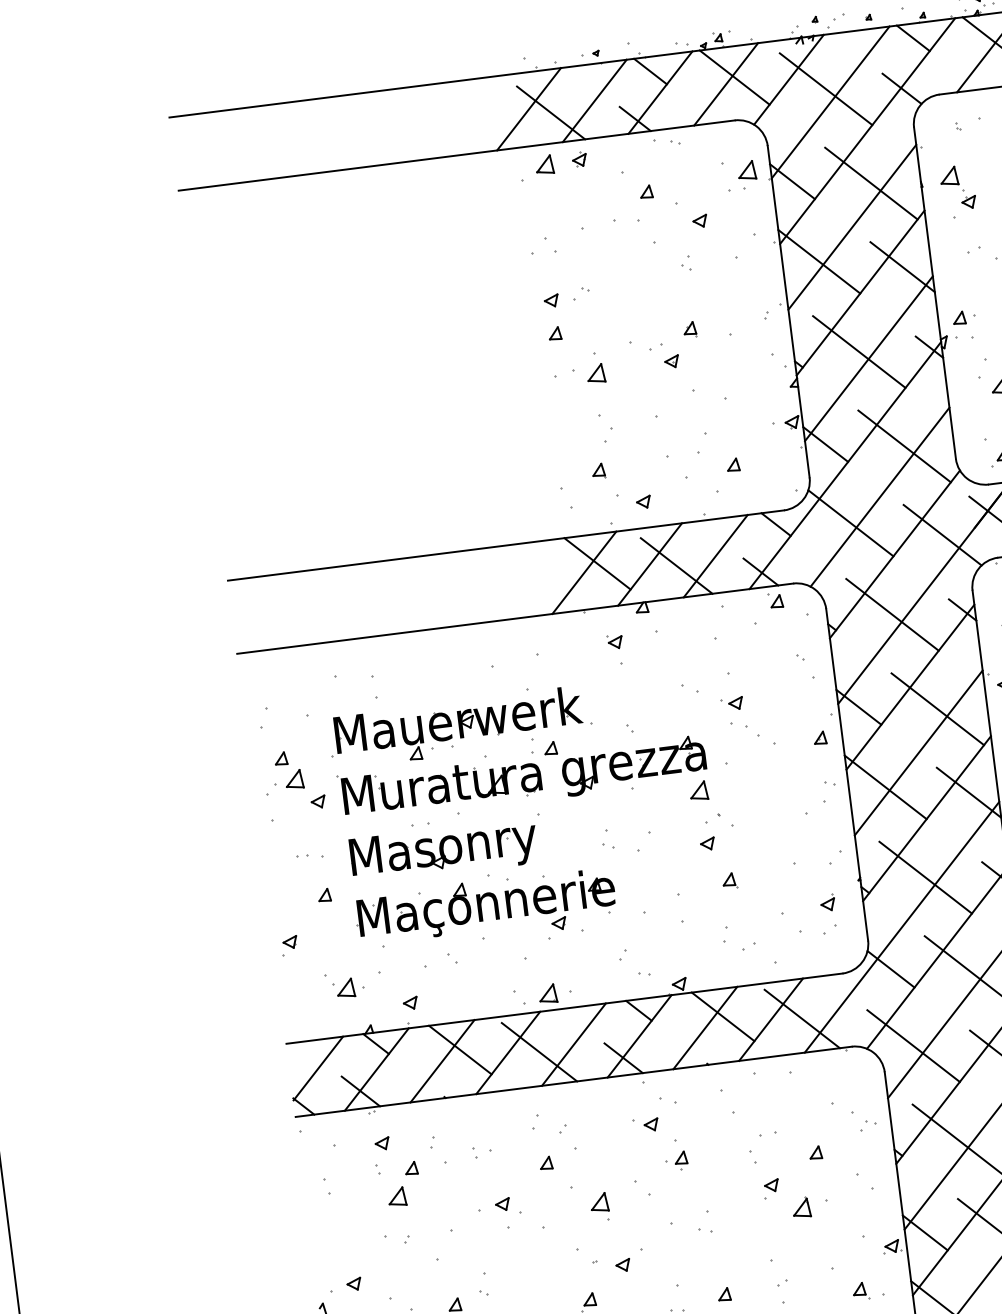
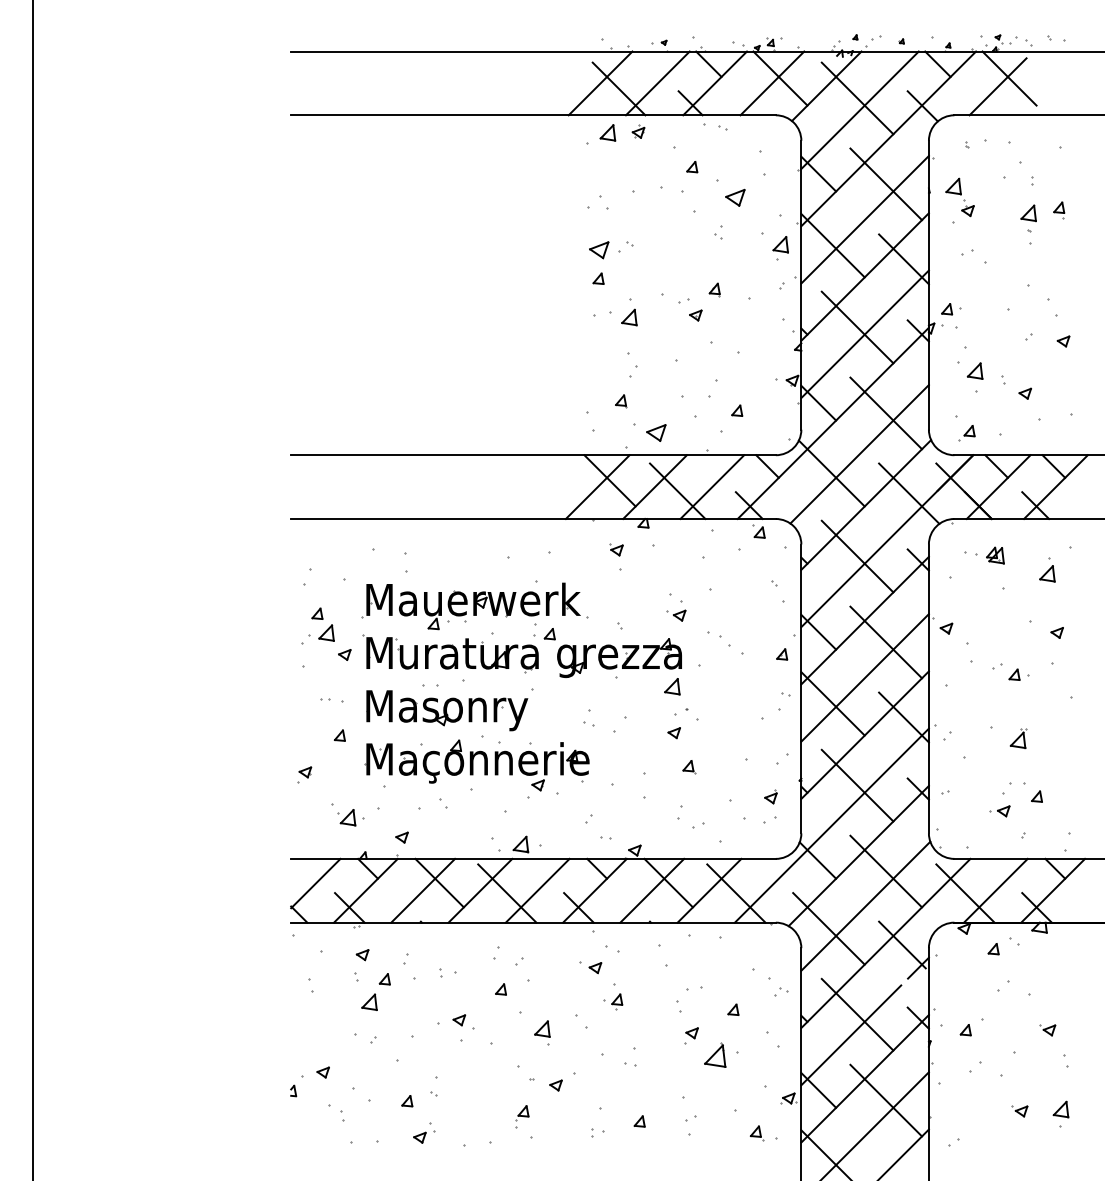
part: (747, 175) -> (780, 248), moved
part: (699, 221) -> (734, 198), size x1.6
part: (550, 301) -> (598, 250), size x1.6
part: (643, 501) -> (656, 432), size x1.6
part: (732, 703) -> (676, 615), moved
part: (801, 1207) -> (715, 1055), size x1.4

